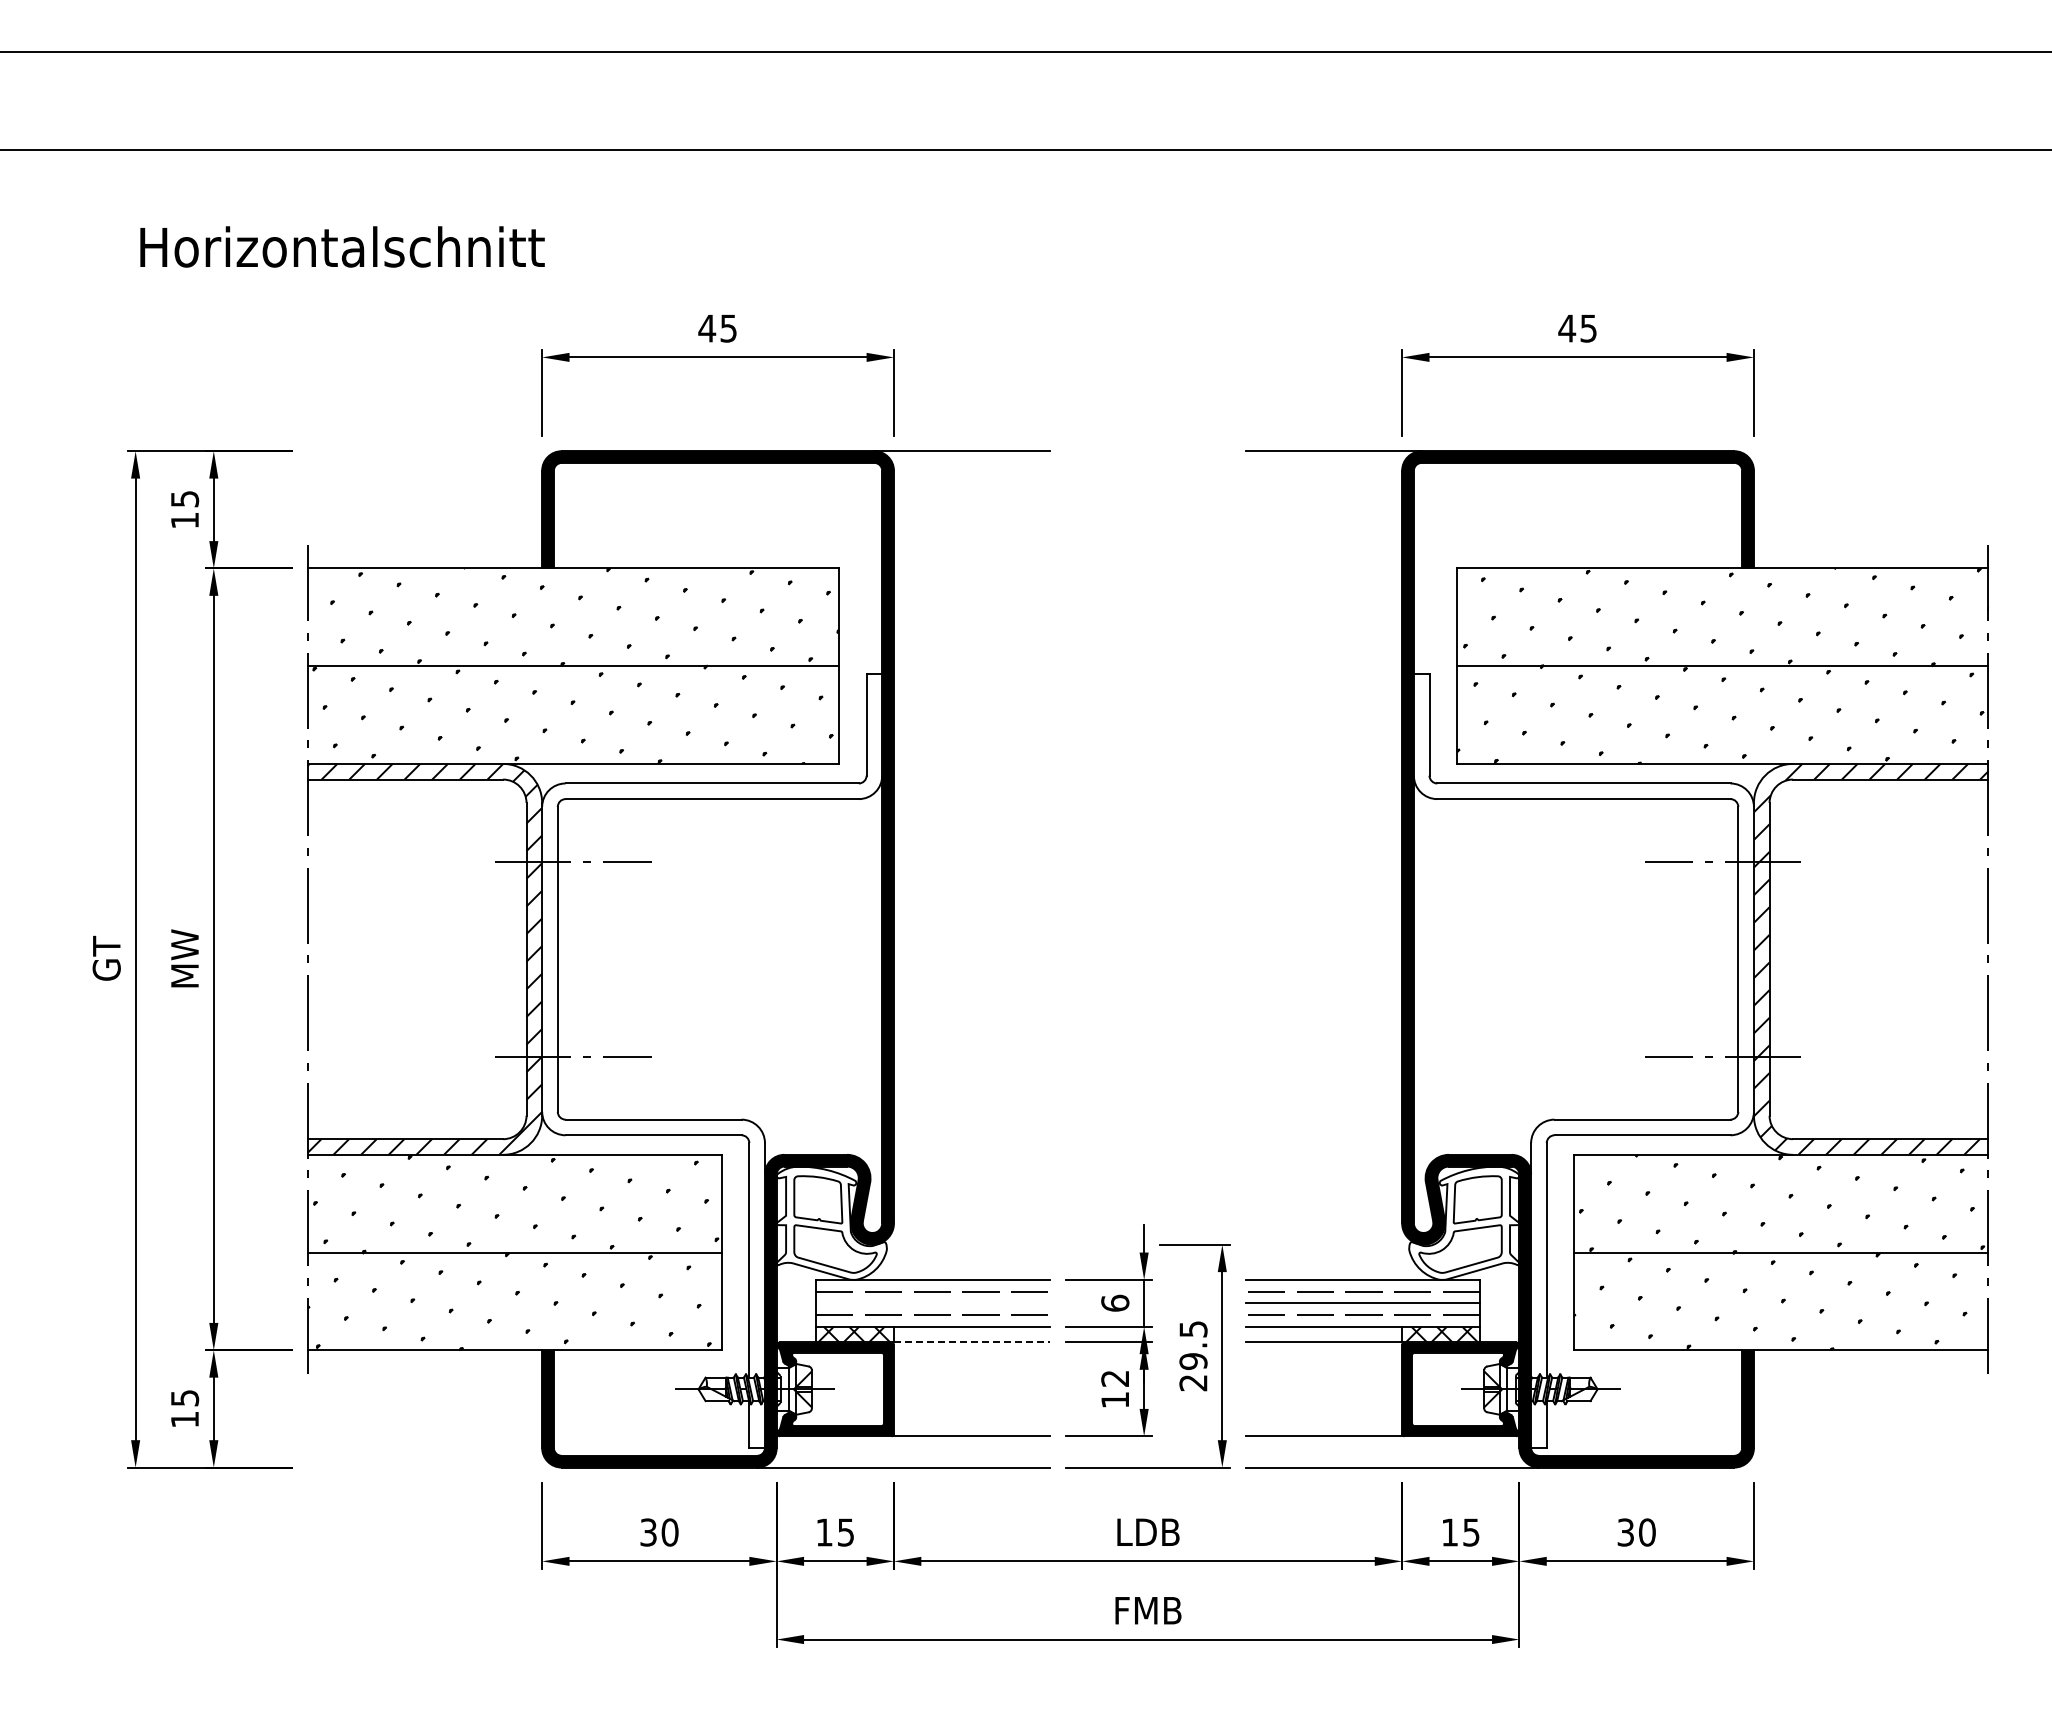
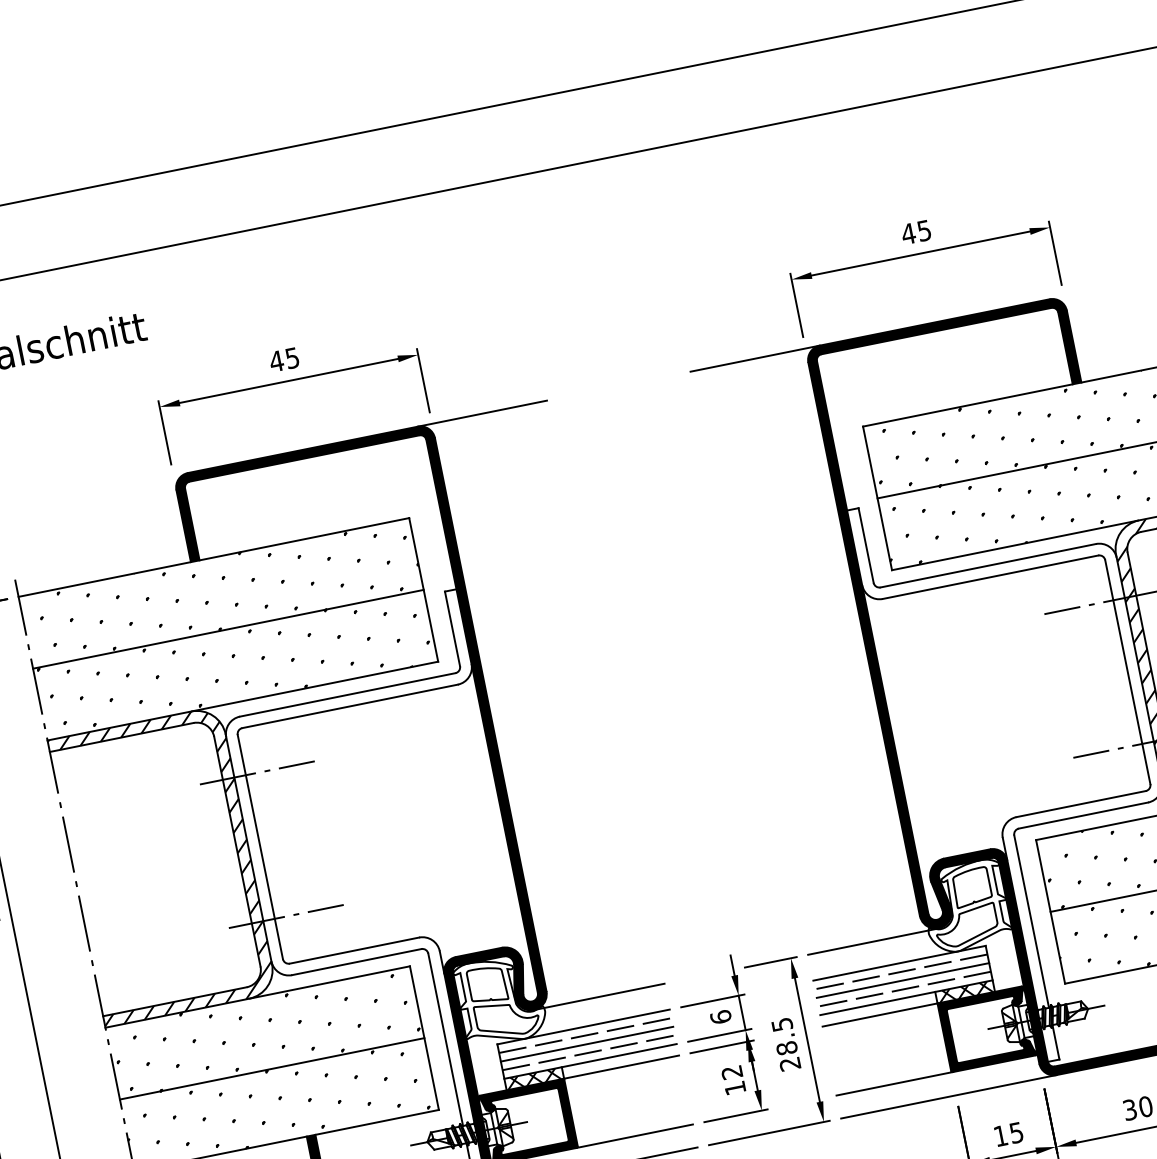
line: (961, 1244) -> (599, 996), added
line: (1334, 1244) -> (873, 941), added
line: (932, 1303) -> (586, 1044), added
line: (972, 1342) -> (621, 1067), dashed -> solid
text: (1193, 1361) -> (787, 1048), 29.5 -> 28.5

